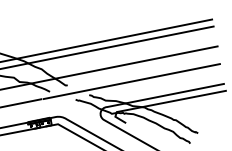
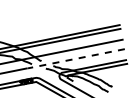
line: (130, 81) -> (75, 58), solid -> dashed

